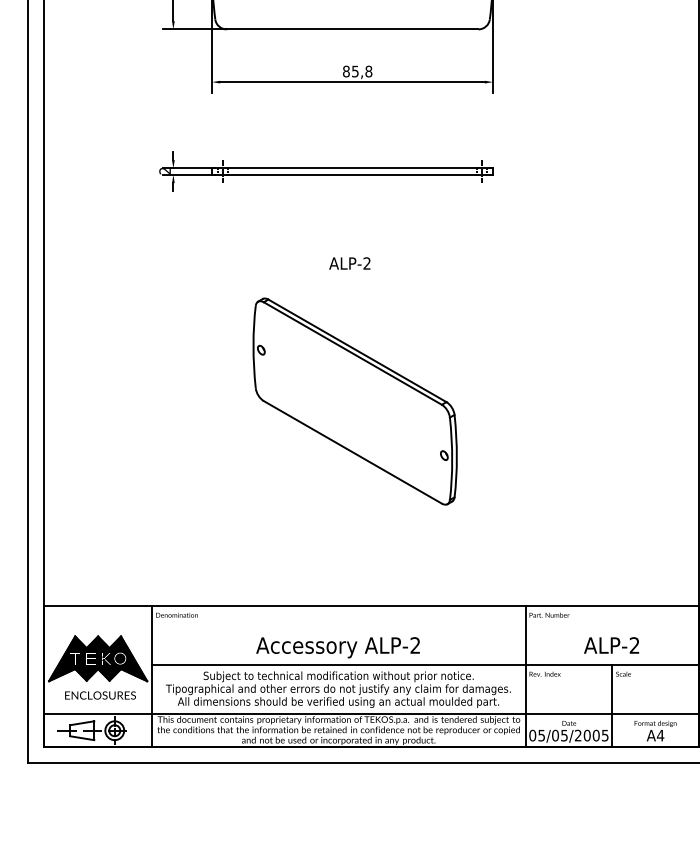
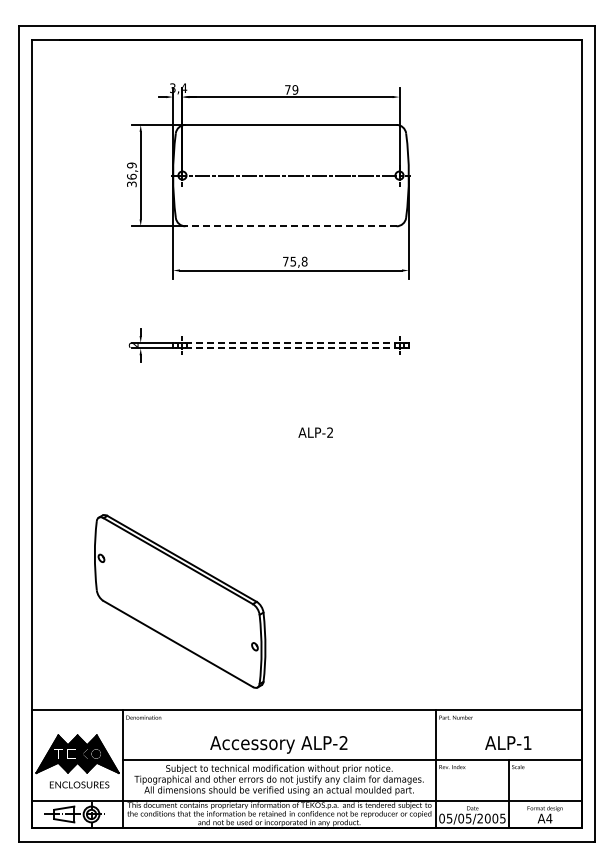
line: (351, 29) -> (290, 226), solid -> dashed
text: (346, 71) -> (285, 261), 85,8 -> 75,8
line: (351, 167) -> (290, 342), solid -> dashed
line: (351, 175) -> (290, 348), solid -> dashed
text: (349, 263) -> (315, 432), moved
part: (355, 401) -> (180, 601), moved
text: (634, 644) -> (527, 742), ALP-2 -> ALP-1

